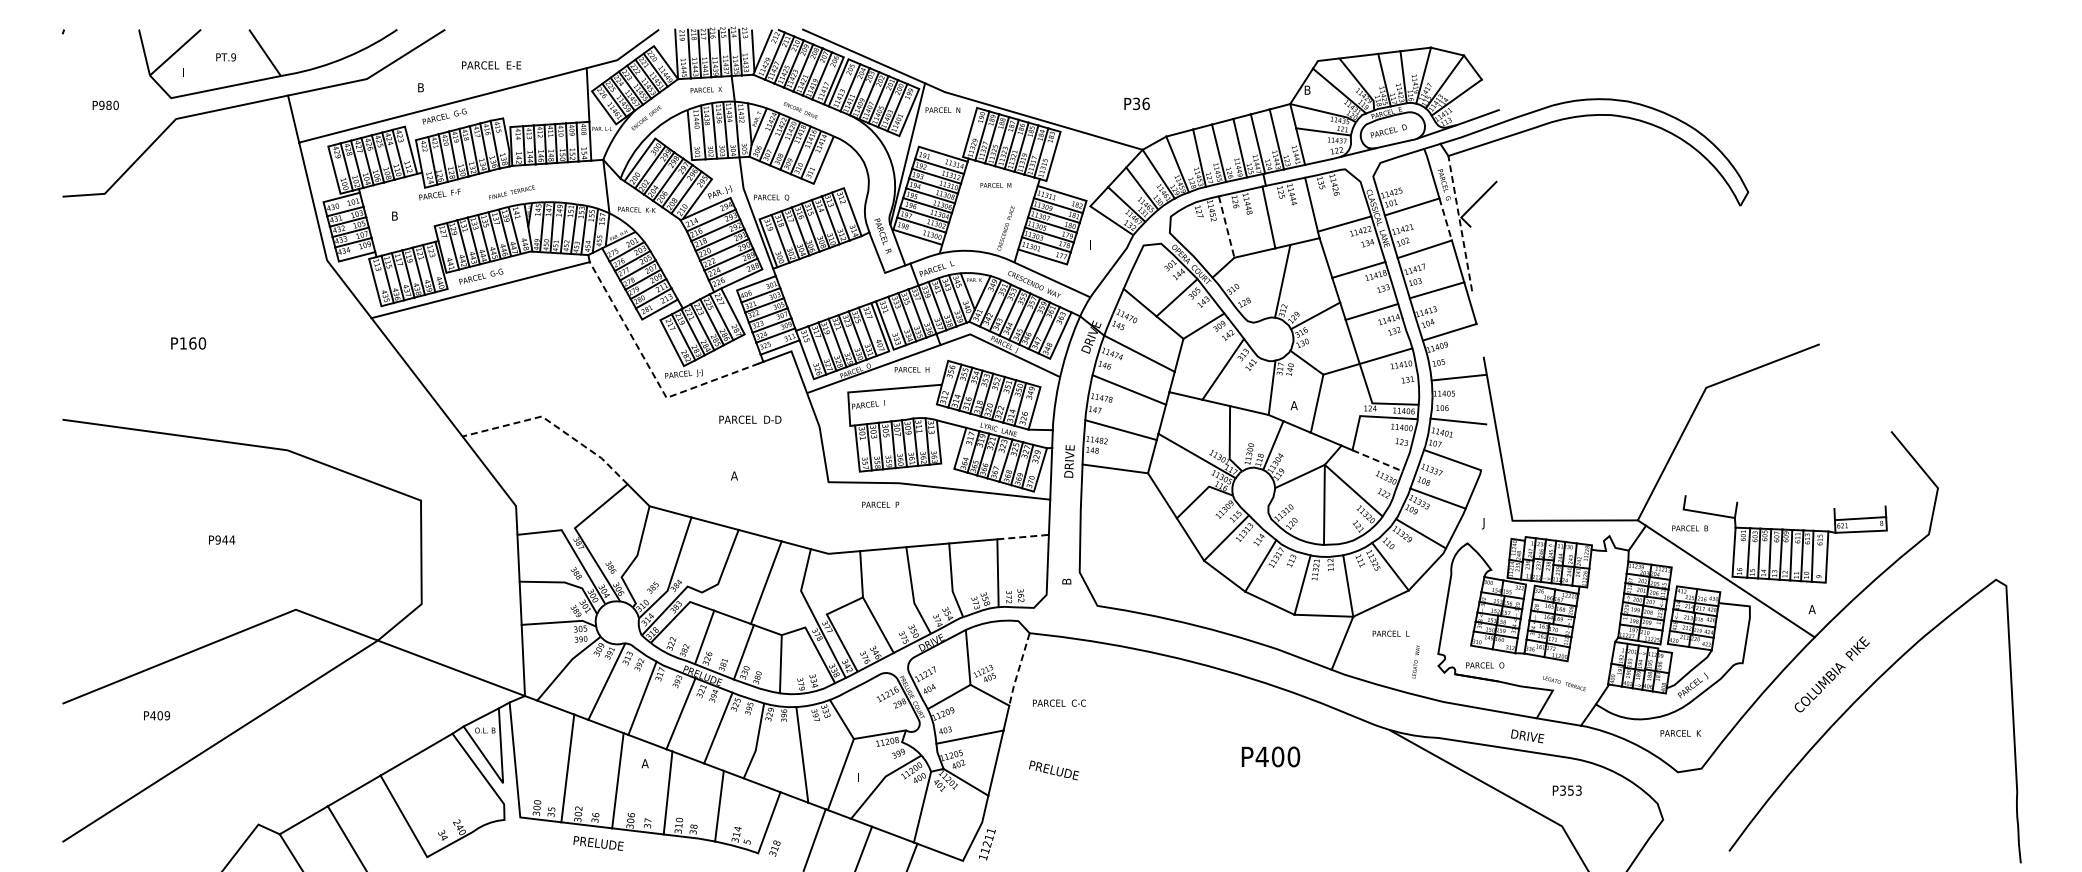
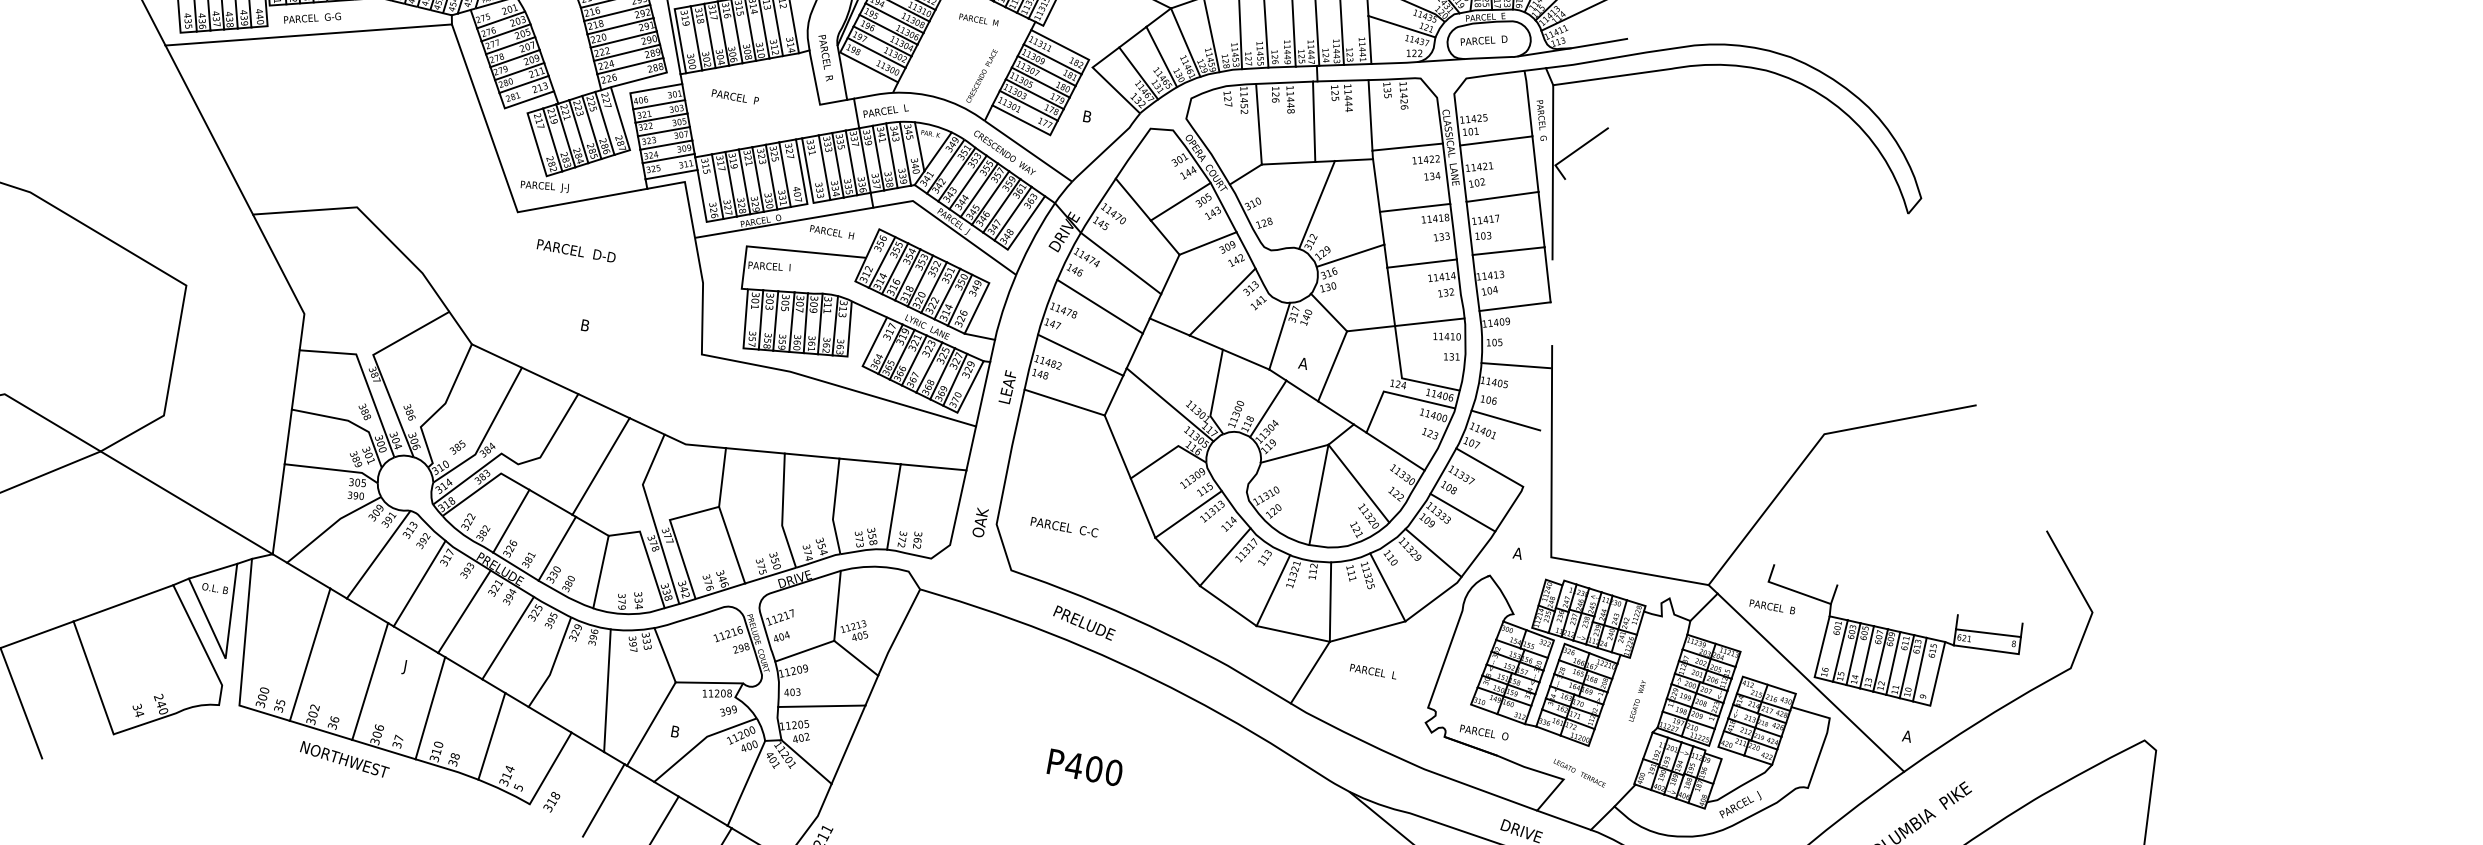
line: (1445, 219) -> (1535, 164), dashed -> solid
line: (1460, 223) -> (1553, 172), dashed -> solid
line: (1226, 227) -> (1258, 124), dashed -> solid
text: (1092, 244) -> (1086, 115), I -> B
line: (652, 372) -> (505, 177), dashed -> solid
text: (750, 419) -> (576, 250), moved
line: (553, 424) -> (369, 220), dashed -> solid
text: (1069, 460) -> (1009, 381), DRIVE -> LEAF
line: (1378, 461) -> (1396, 452), dashed -> solid
text: (733, 475) -> (584, 324), A -> B
text: (880, 504) -> (735, 96), moved
text: (1485, 523) -> (1516, 554), J -> A
line: (1023, 537) -> (933, 467), dashed -> solid
text: (1066, 573) -> (979, 522), B -> OAK
text: (1415, 661) -> (1636, 700), moved
line: (1018, 670) -> (897, 633), dashed -> solid
text: (1059, 702) -> (1064, 526), moved
text: (1270, 756) -> (1084, 767), moved
text: (644, 764) -> (407, 667), A -> J
text: (1054, 770) -> (1084, 623), moved
text: (860, 776) -> (675, 730), I -> B
text: (609, 844) -> (345, 759), PRELUDE -> NORTHWEST

